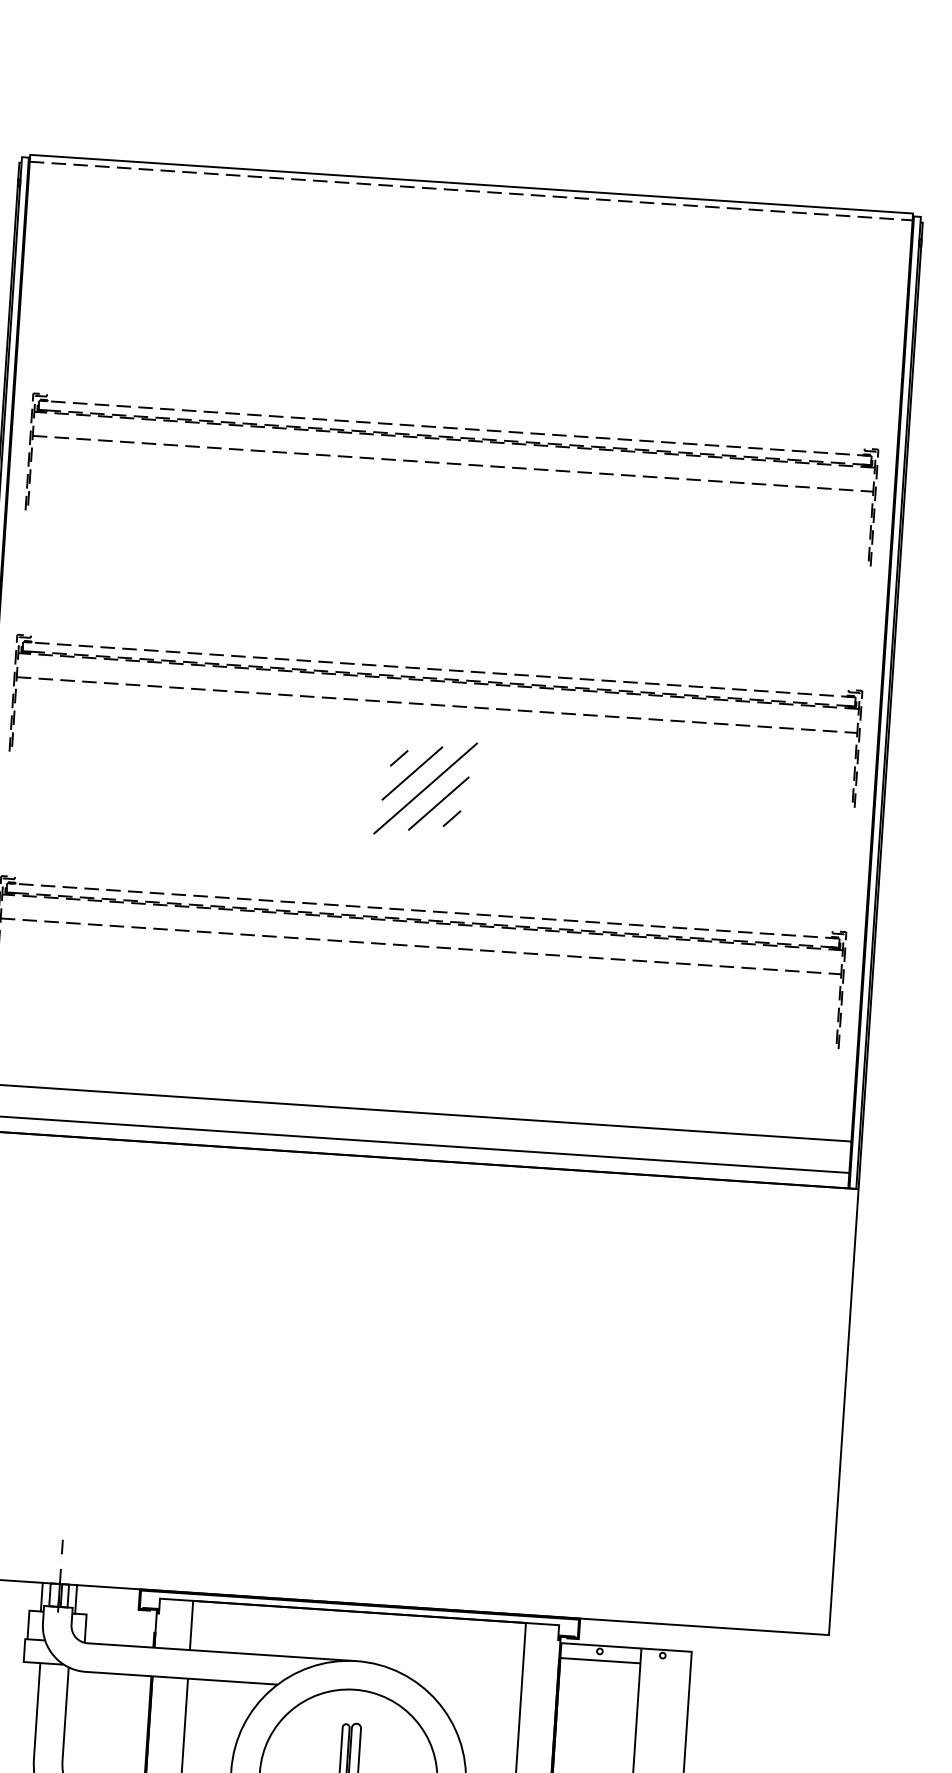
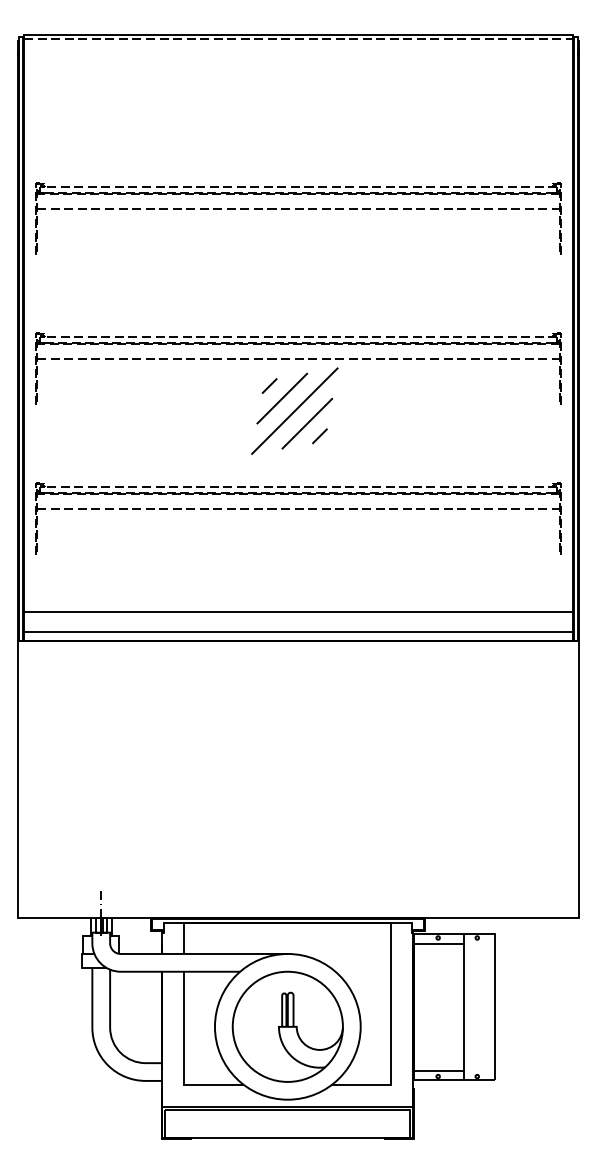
part: (425, 787) -> (294, 410), size x1.43

